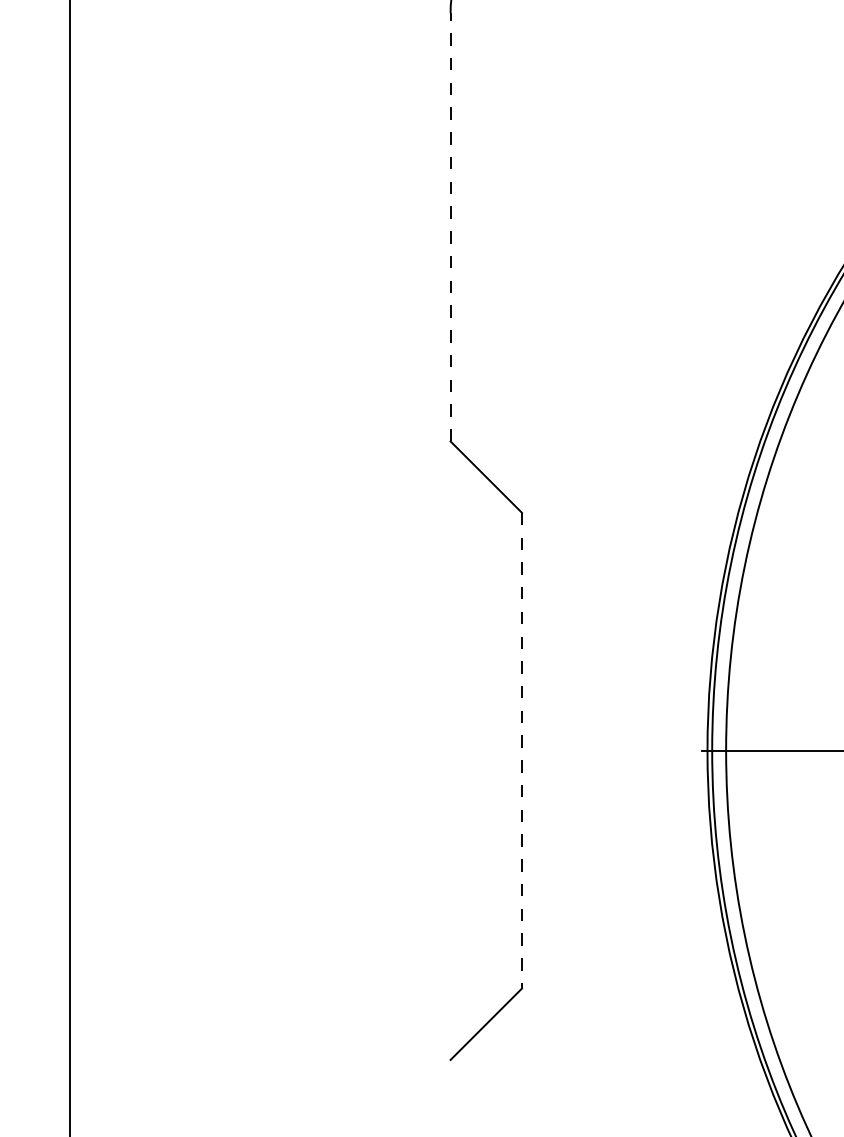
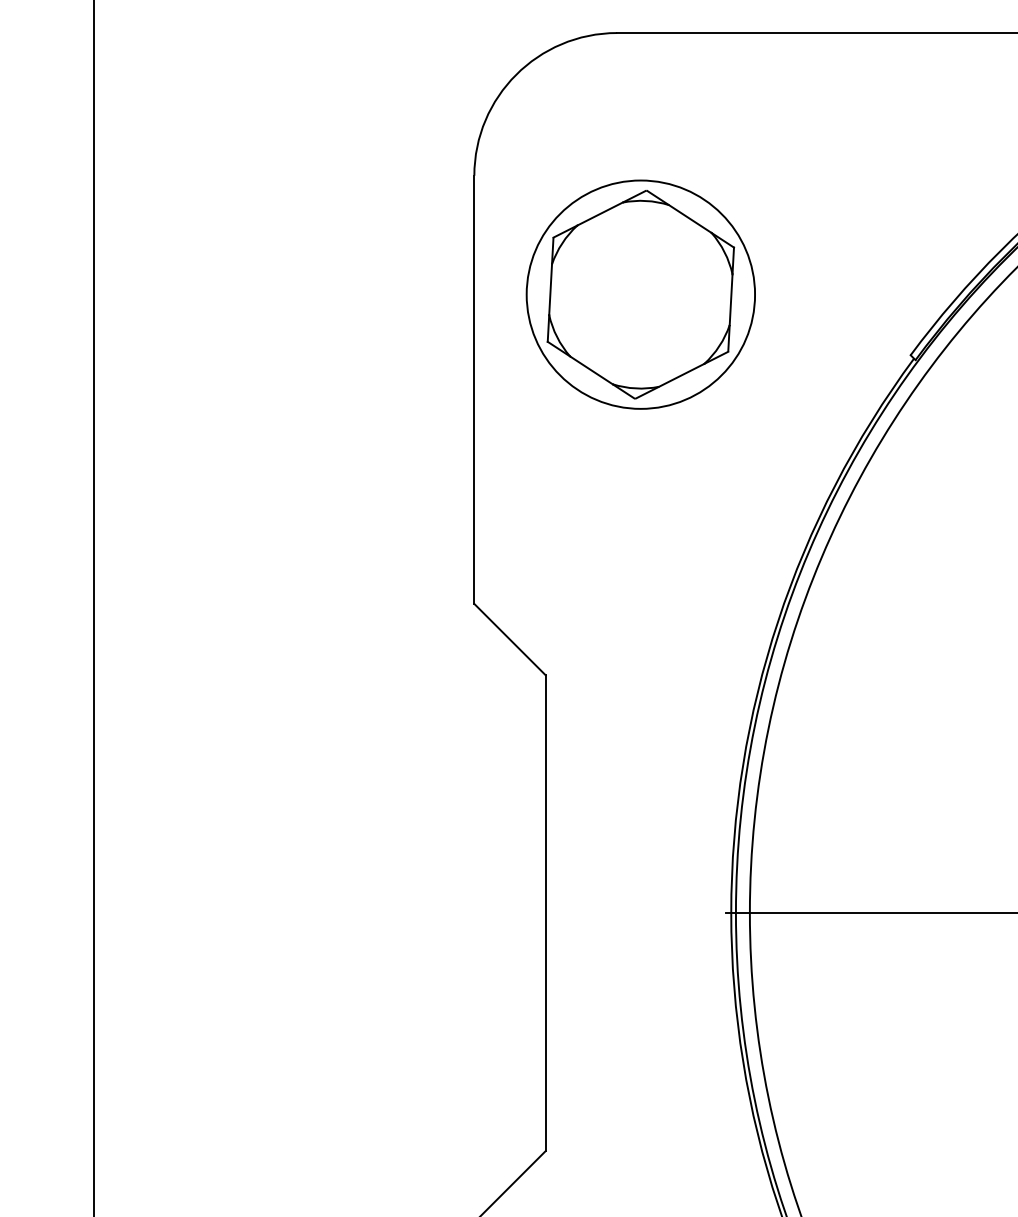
part: (616, 132) -> (640, 294), added
line: (450, 227) -> (474, 389), dashed -> solid
line: (521, 751) -> (545, 913), dashed -> solid

